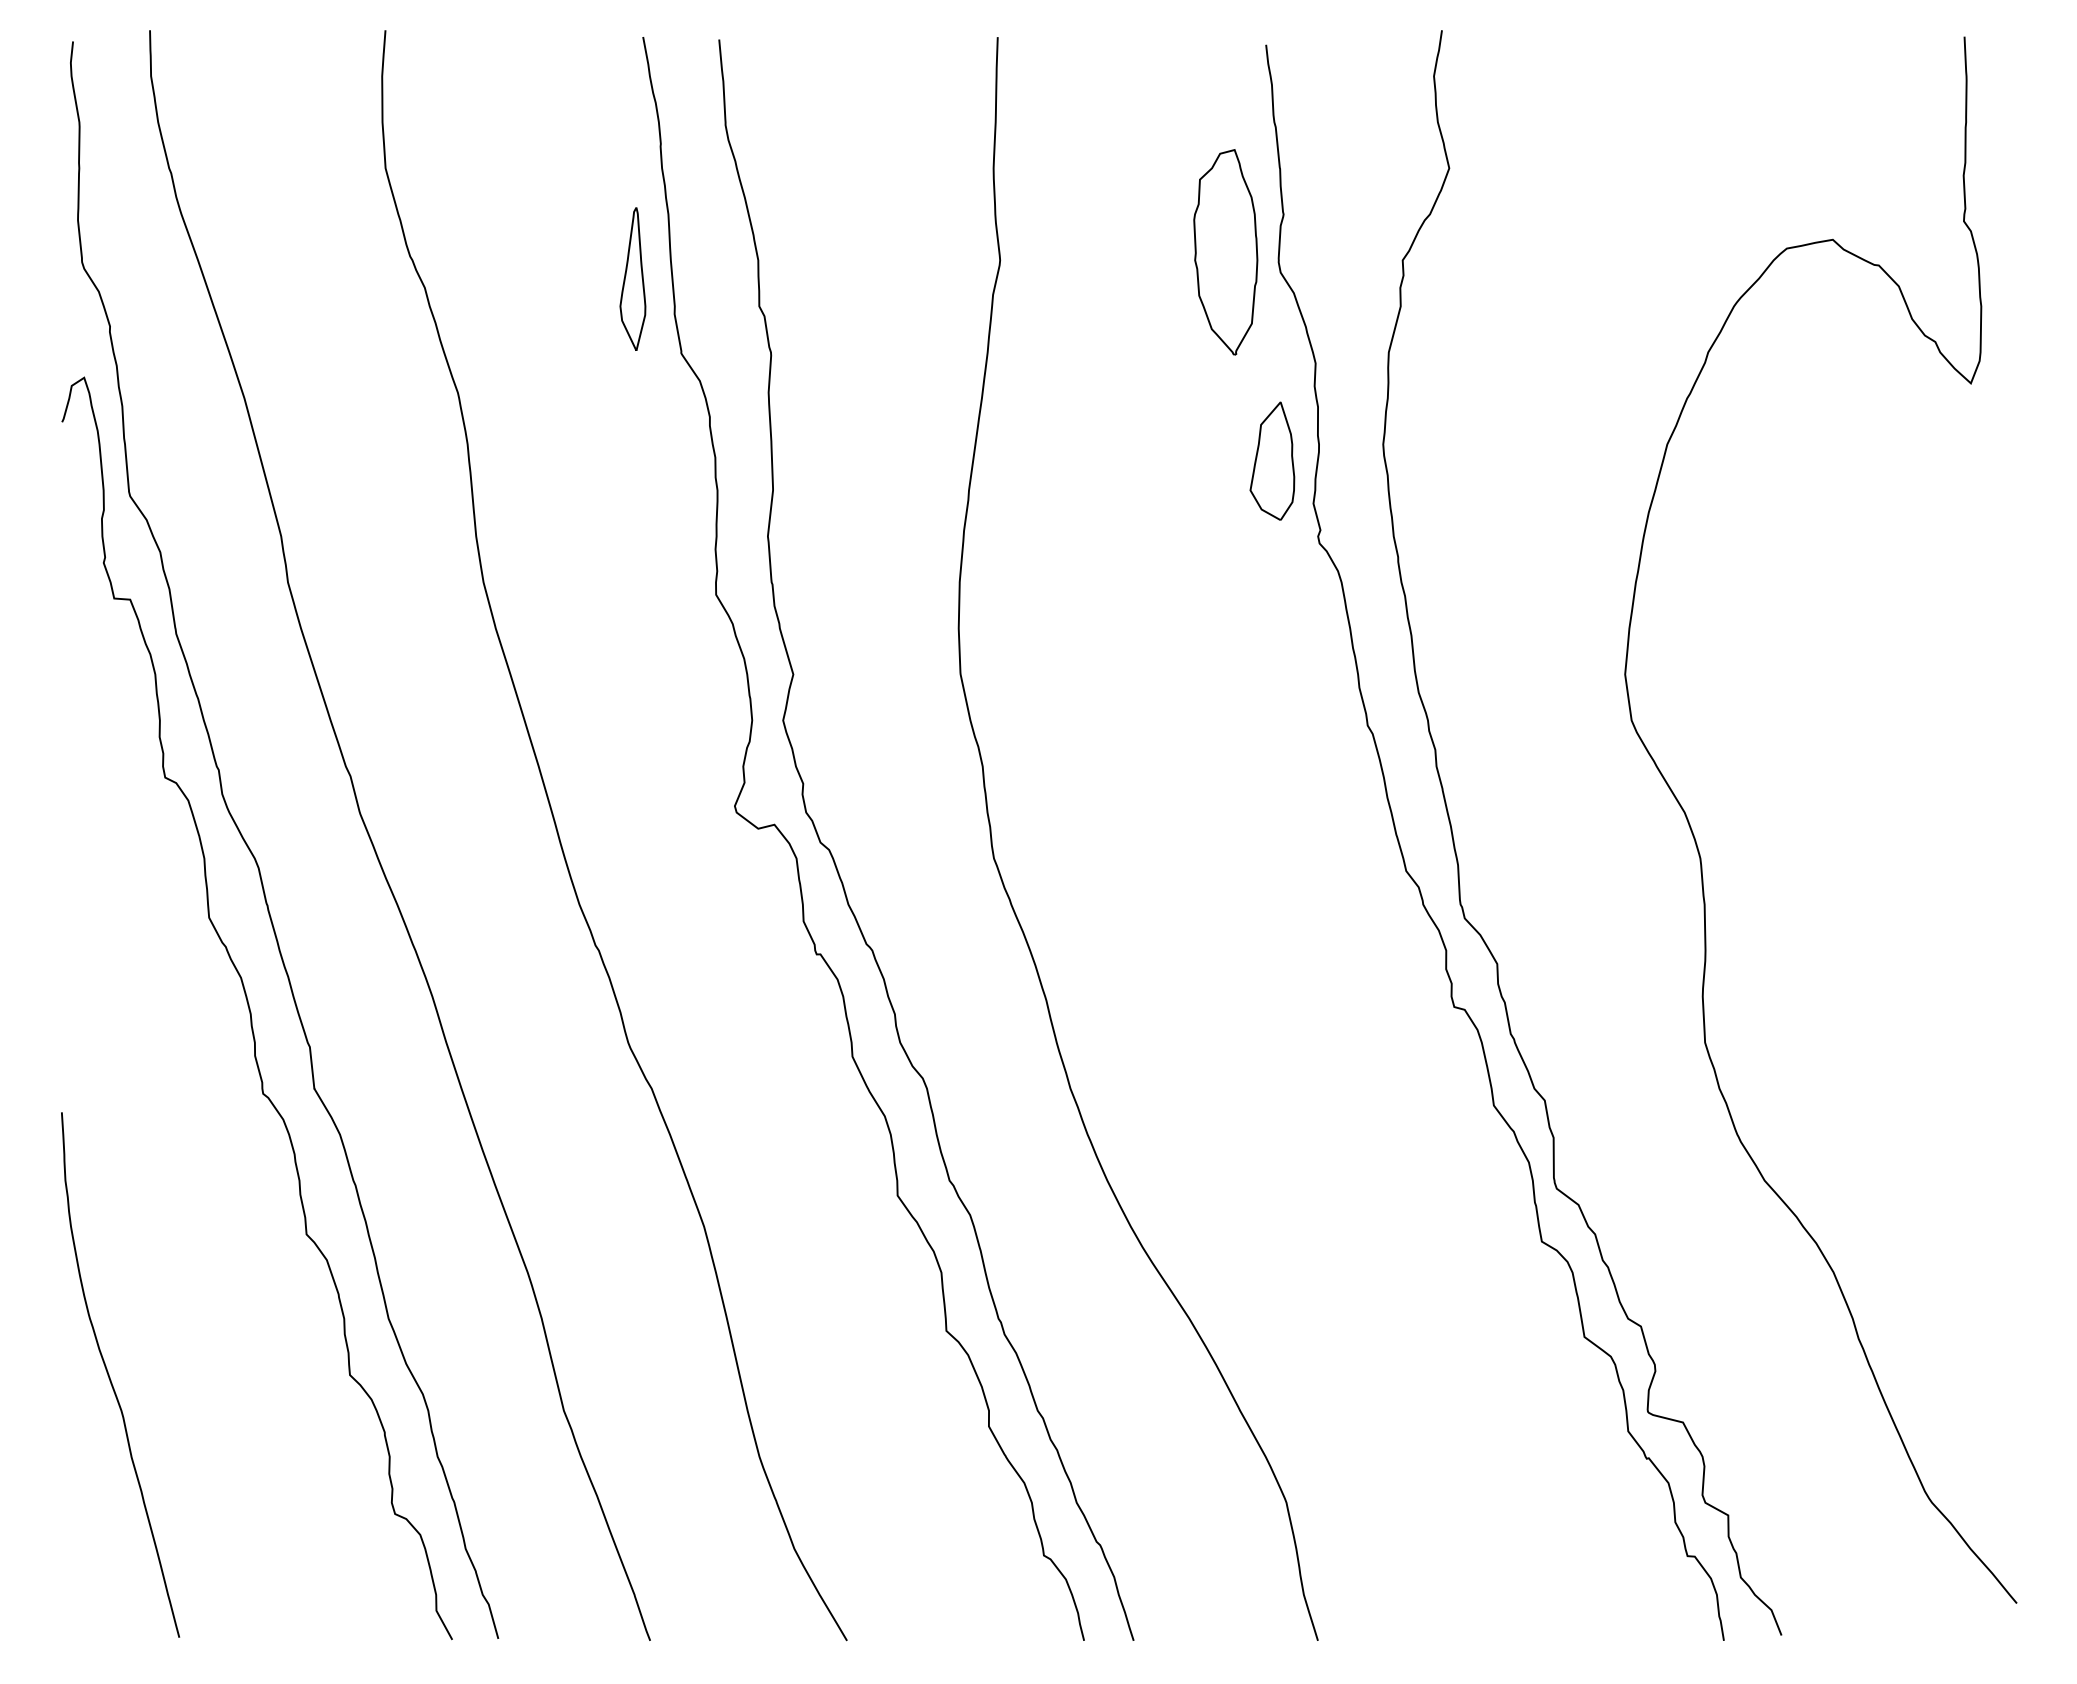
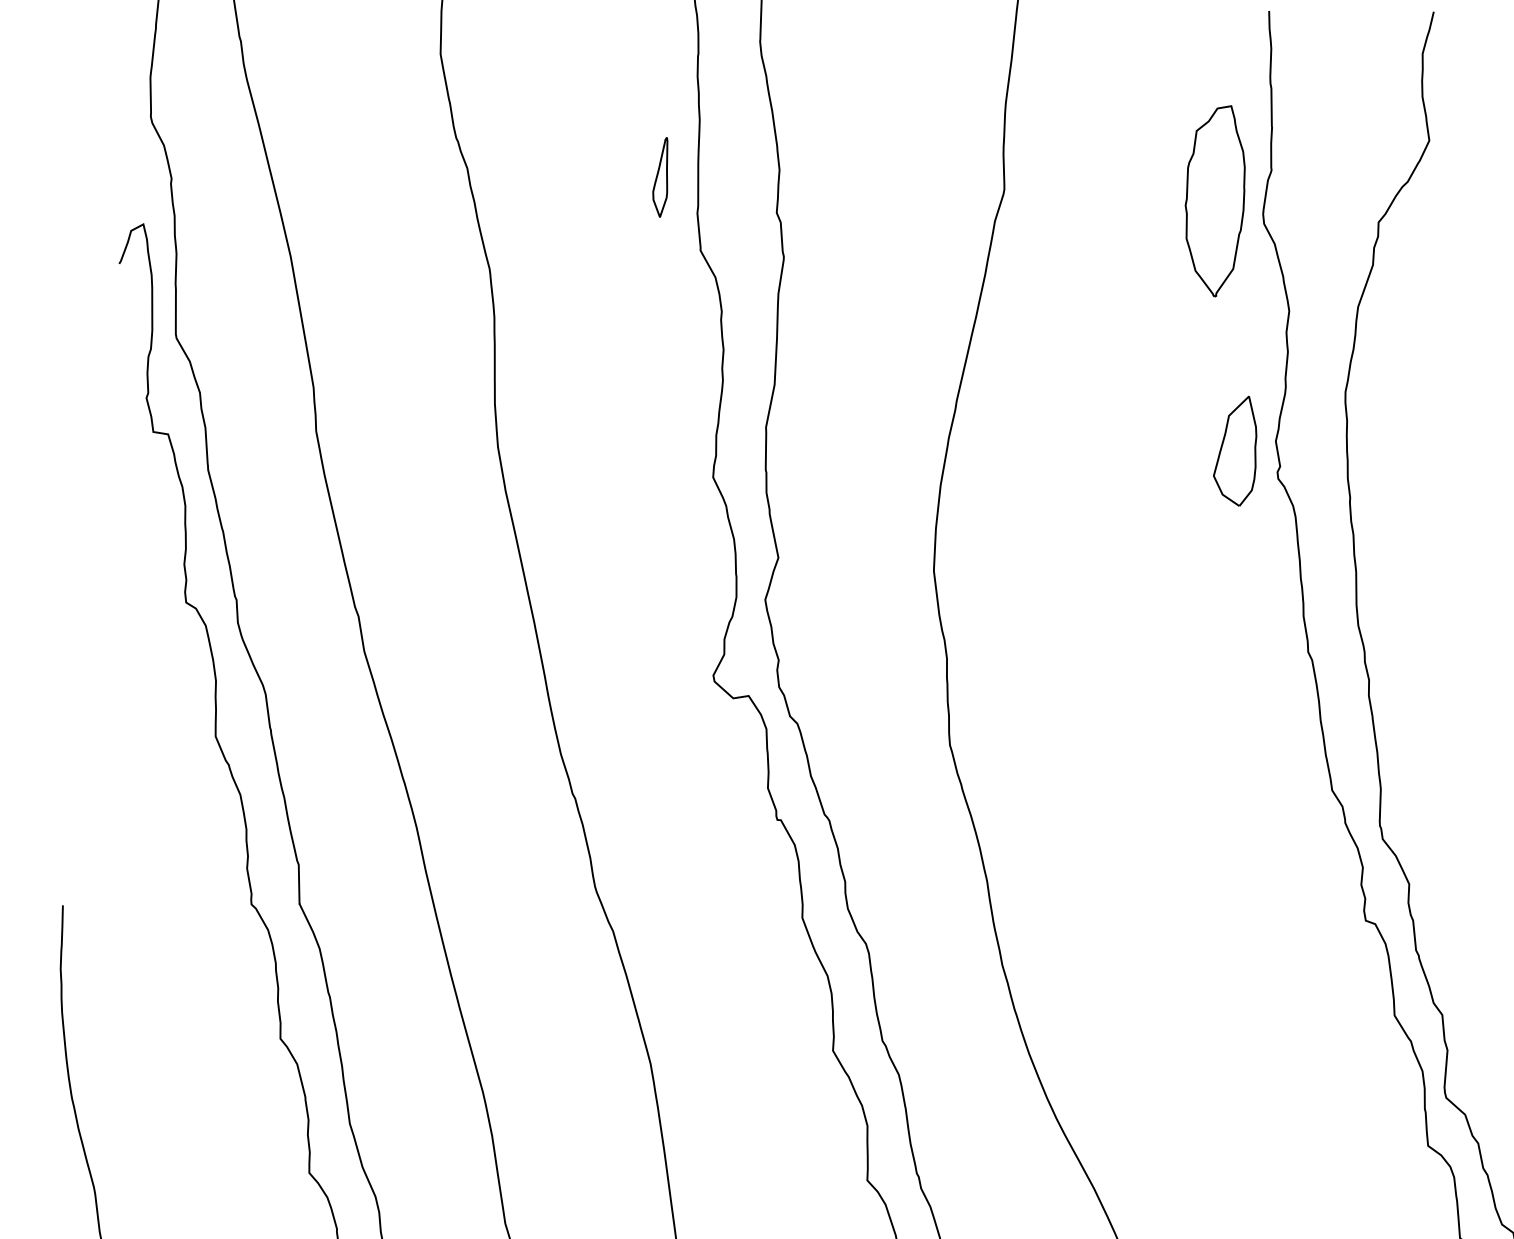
part: (632, 278) -> (661, 176), size x0.6
part: (1272, 460) -> (1236, 449), moved

